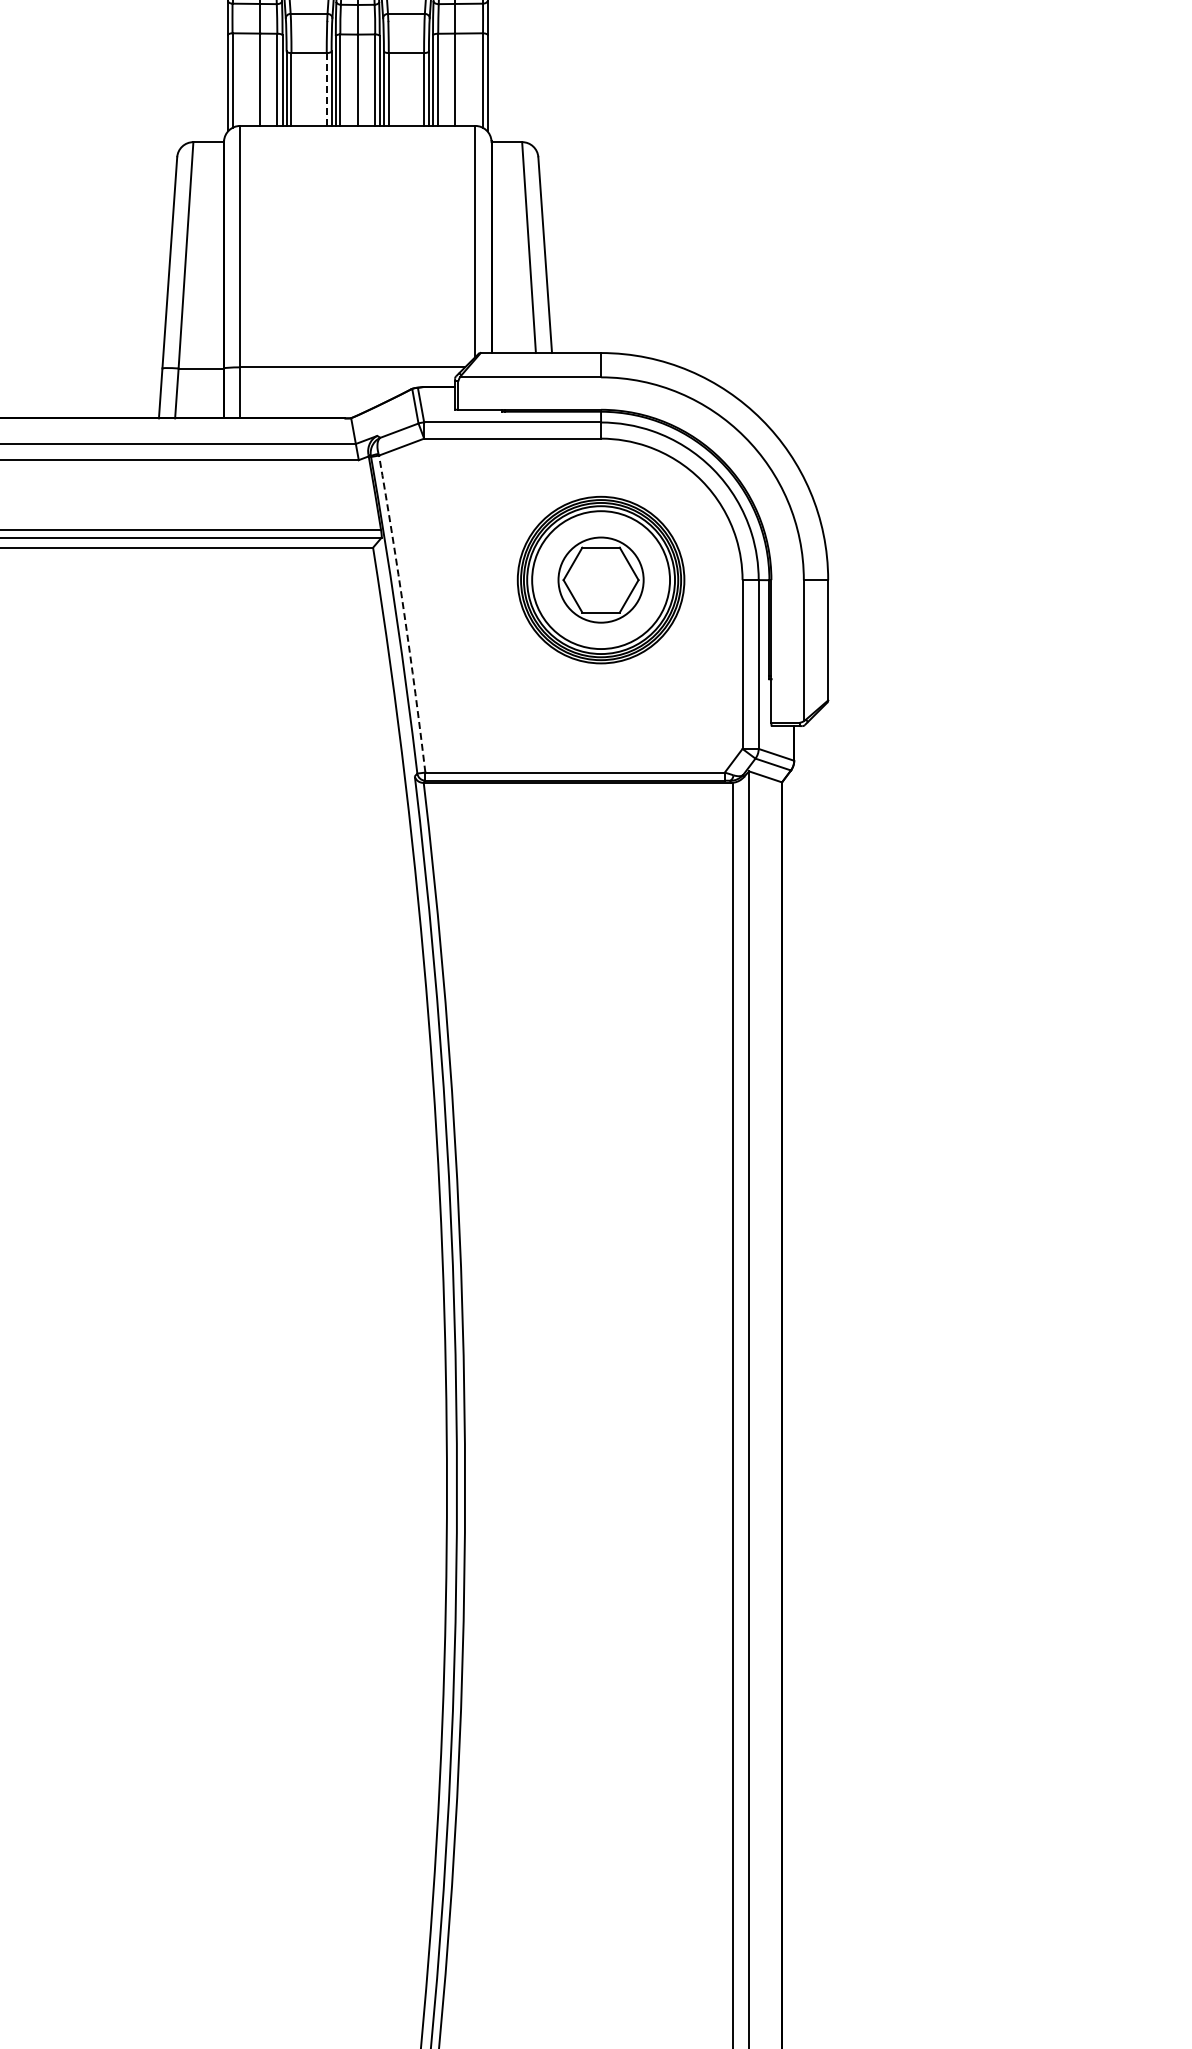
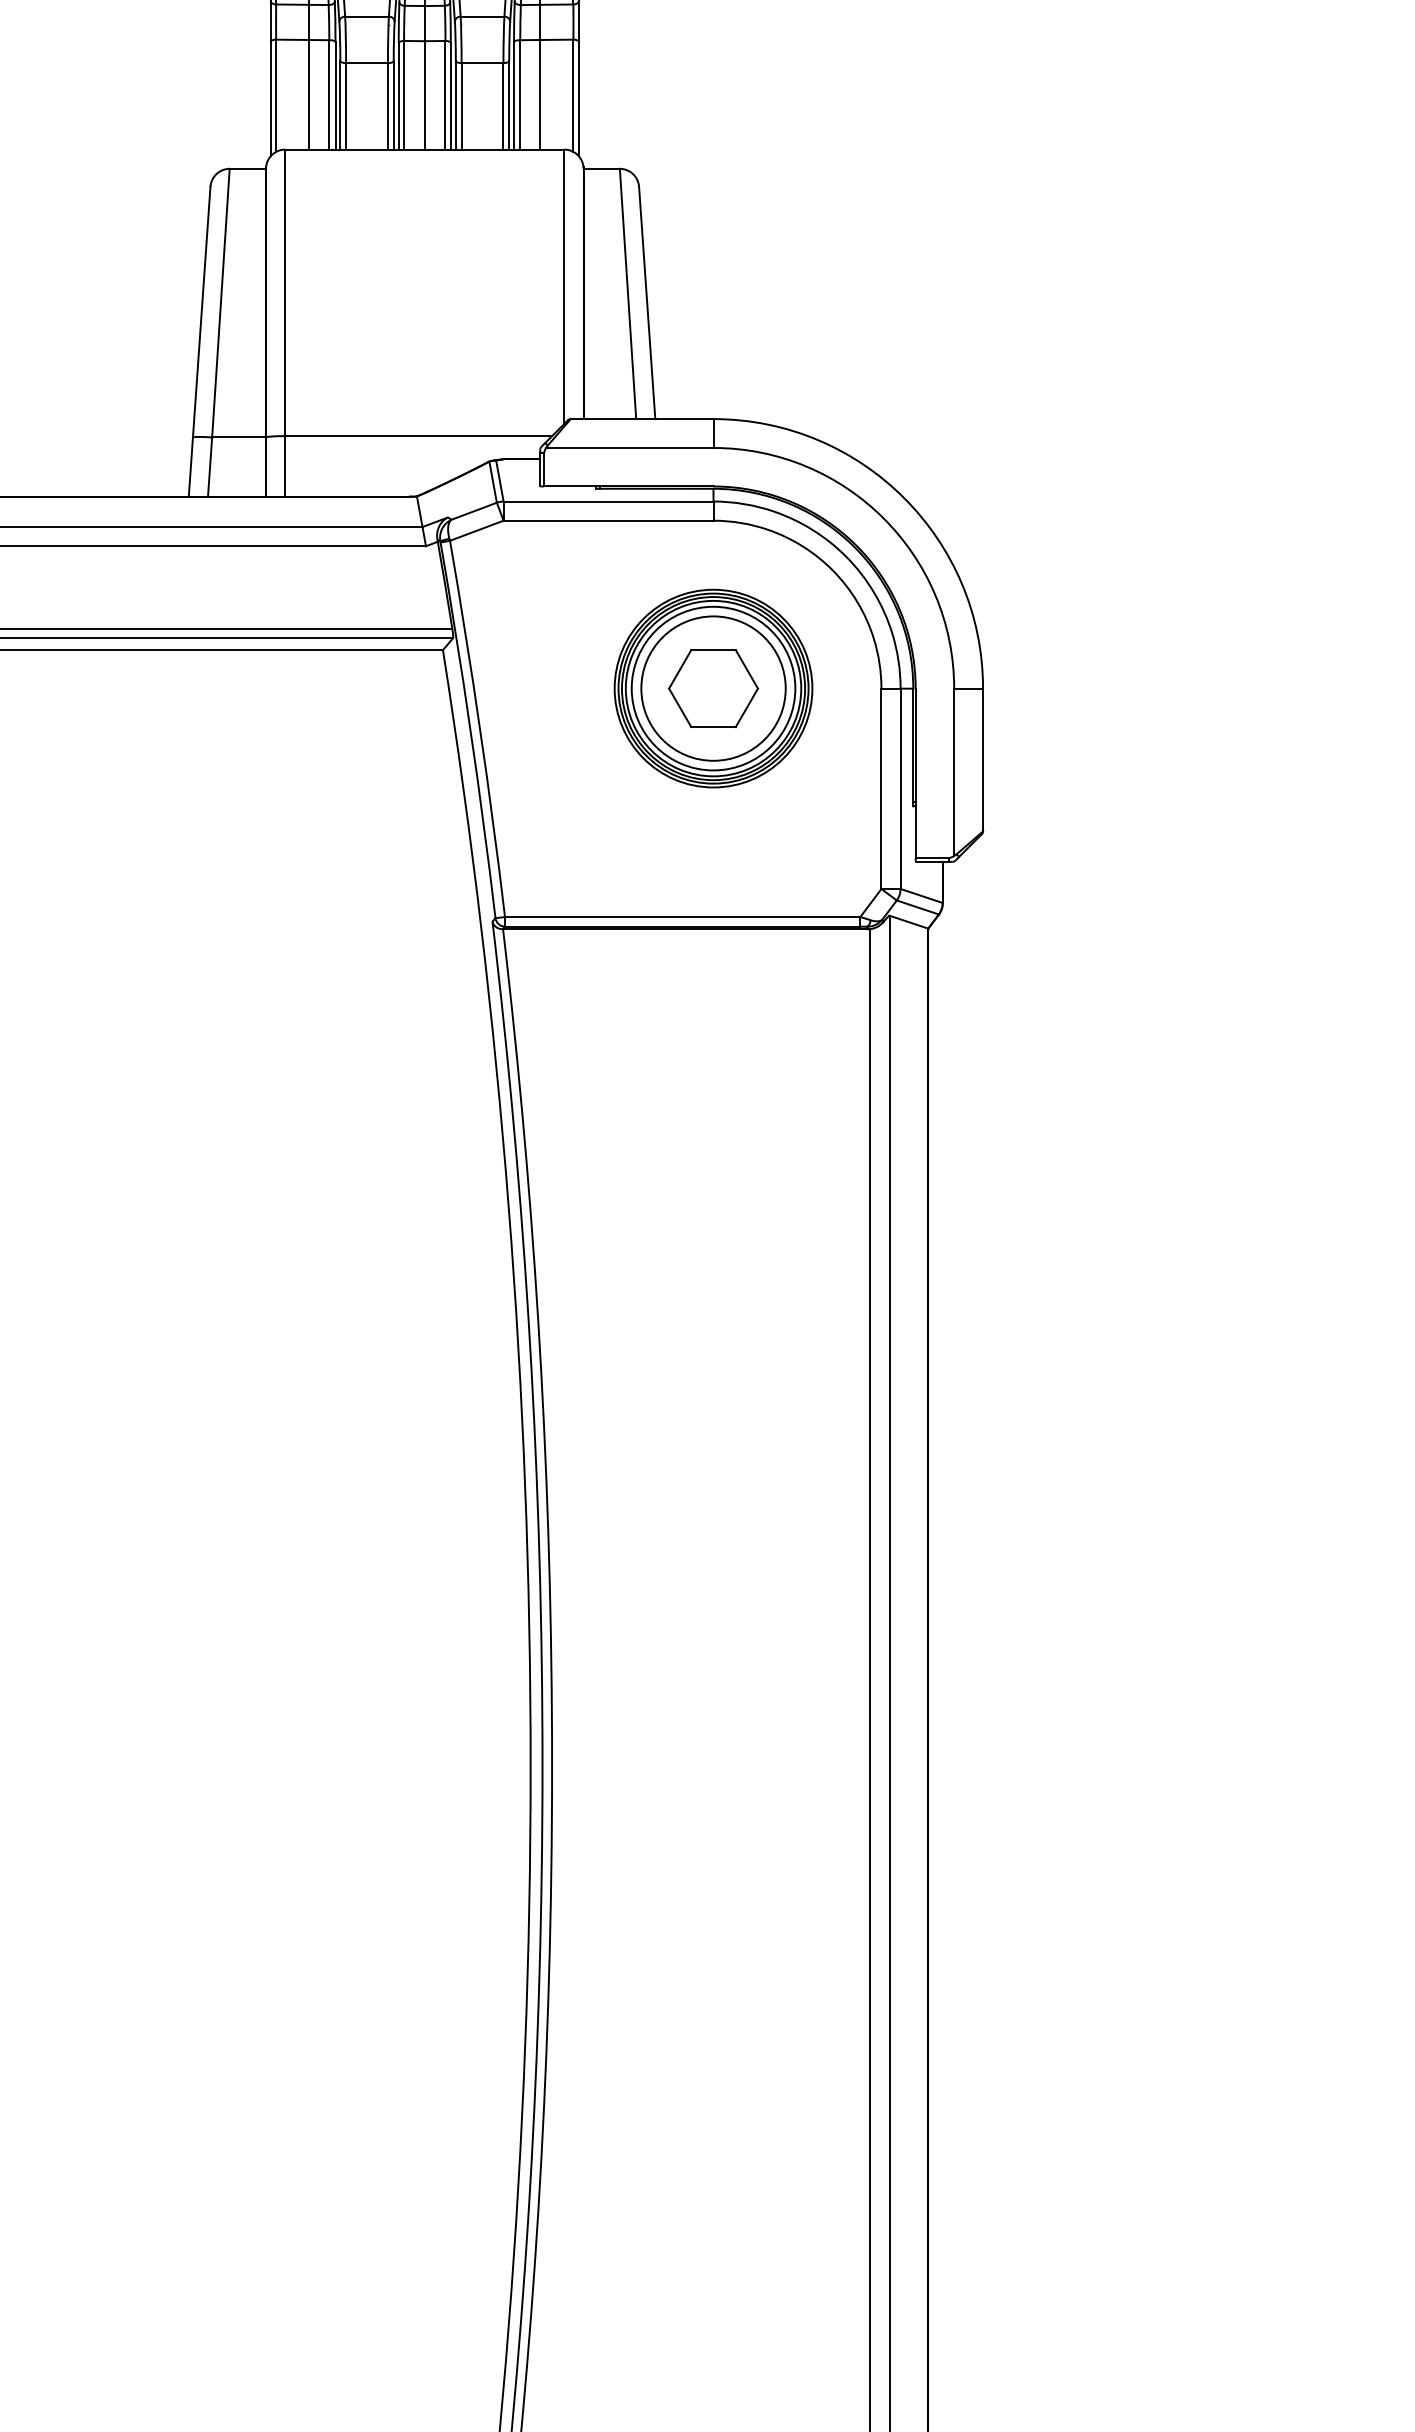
line: (326, 89) -> (387, 106), dashed -> solid
circle: (600, 579) -> (712, 687), size x1.43
arc: (404, 613) -> (480, 728), dashed -> solid

